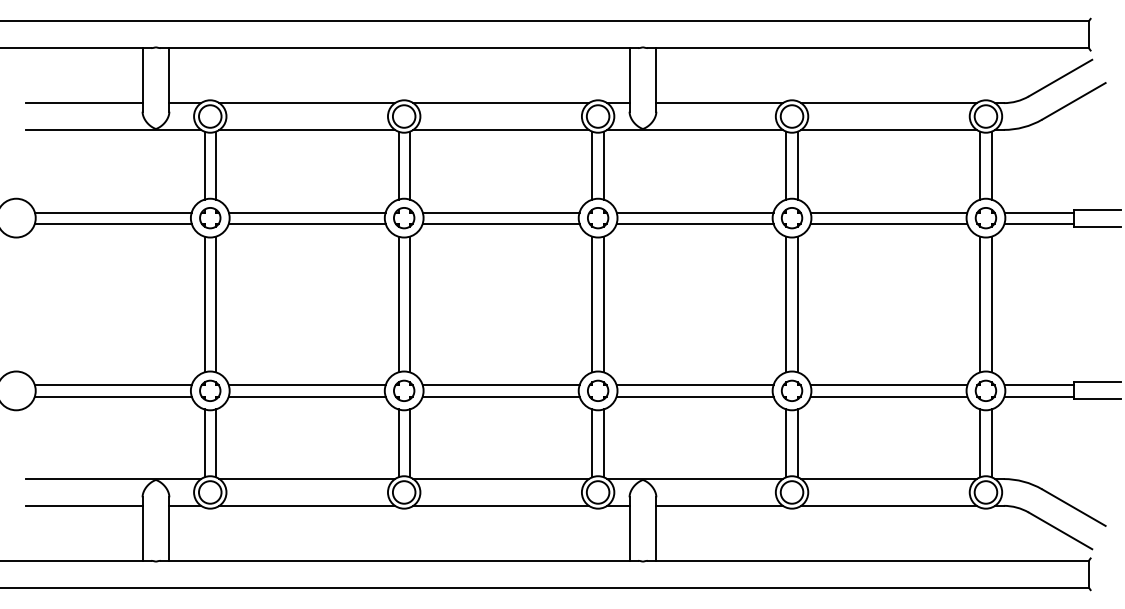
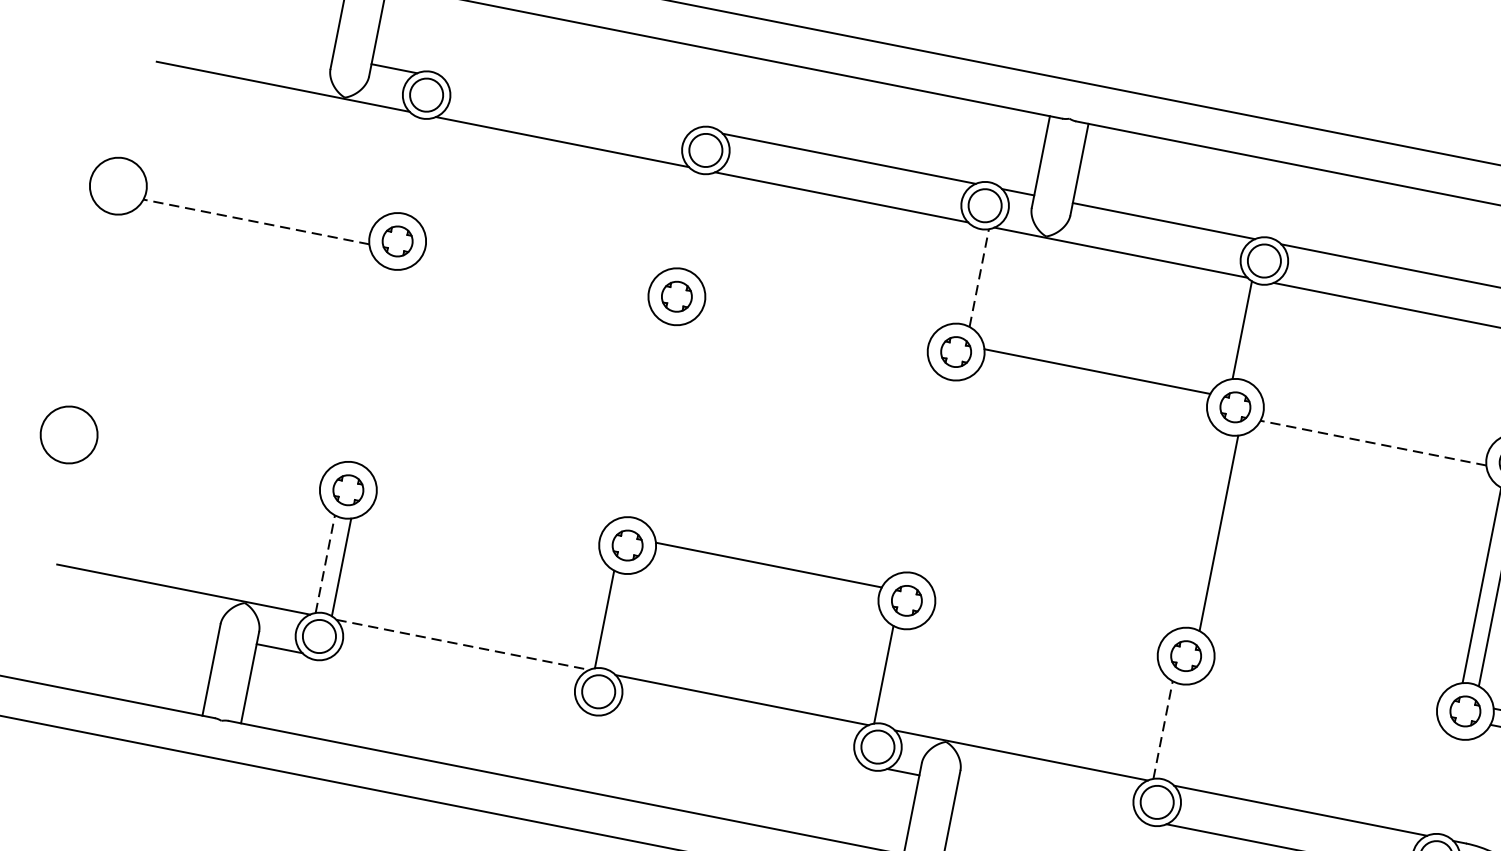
line: (83, 103) -> (247, 40), removed
line: (307, 103) -> (570, 104), removed
line: (204, 165) -> (404, 164), removed
line: (215, 165) -> (420, 167), removed
line: (398, 165) -> (683, 219), removed
line: (409, 165) -> (699, 222), removed
line: (592, 165) -> (963, 274), removed
line: (603, 165) -> (978, 277), solid -> dashed
line: (797, 165) -> (1258, 333), removed
line: (112, 212) -> (258, 205), removed
line: (306, 212) -> (537, 260), removed
line: (500, 212) -> (817, 316), removed
line: (888, 212) -> (1375, 426), removed
line: (112, 223) -> (255, 221), solid -> dashed
line: (306, 223) -> (534, 276), removed
line: (500, 223) -> (814, 331), removed
line: (694, 223) -> (1093, 387), removed
line: (888, 223) -> (1372, 442), solid -> dashed
line: (204, 304) -> (364, 364), removed
line: (215, 304) -> (380, 367), removed
line: (398, 304) -> (644, 419), removed
line: (409, 304) -> (659, 422), removed
line: (592, 304) -> (923, 474), removed
line: (603, 304) -> (939, 477), removed
line: (786, 304) -> (1202, 530), removed
line: (112, 385) -> (209, 454), removed
line: (306, 385) -> (488, 509), removed
line: (694, 385) -> (1047, 620), removed
line: (888, 385) -> (1326, 675), removed
line: (112, 396) -> (206, 470), removed
line: (306, 396) -> (485, 525), removed
line: (500, 396) -> (764, 581), removed
line: (694, 396) -> (1044, 636), removed
line: (888, 396) -> (1323, 691), removed
line: (204, 443) -> (325, 564), solid -> dashed
line: (409, 443) -> (620, 622), removed
line: (603, 443) -> (899, 678), removed
line: (786, 443) -> (1163, 730), solid -> dashed
line: (797, 443) -> (1179, 733), removed
line: (980, 443) -> (1442, 785), removed
line: (991, 443) -> (1458, 788), removed
line: (307, 479) -> (463, 645), solid -> dashed
line: (83, 505) -> (133, 619), removed
line: (307, 505) -> (455, 683), removed
line: (500, 505) -> (733, 738), removed
line: (719, 505) -> (1049, 800), removed

